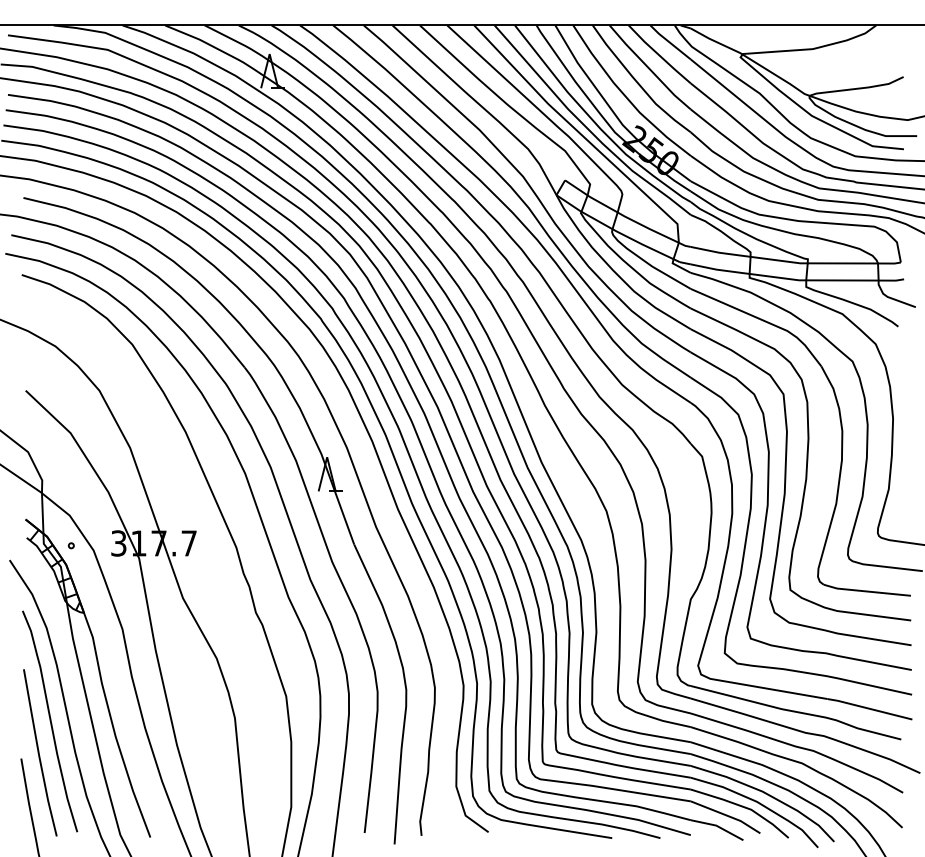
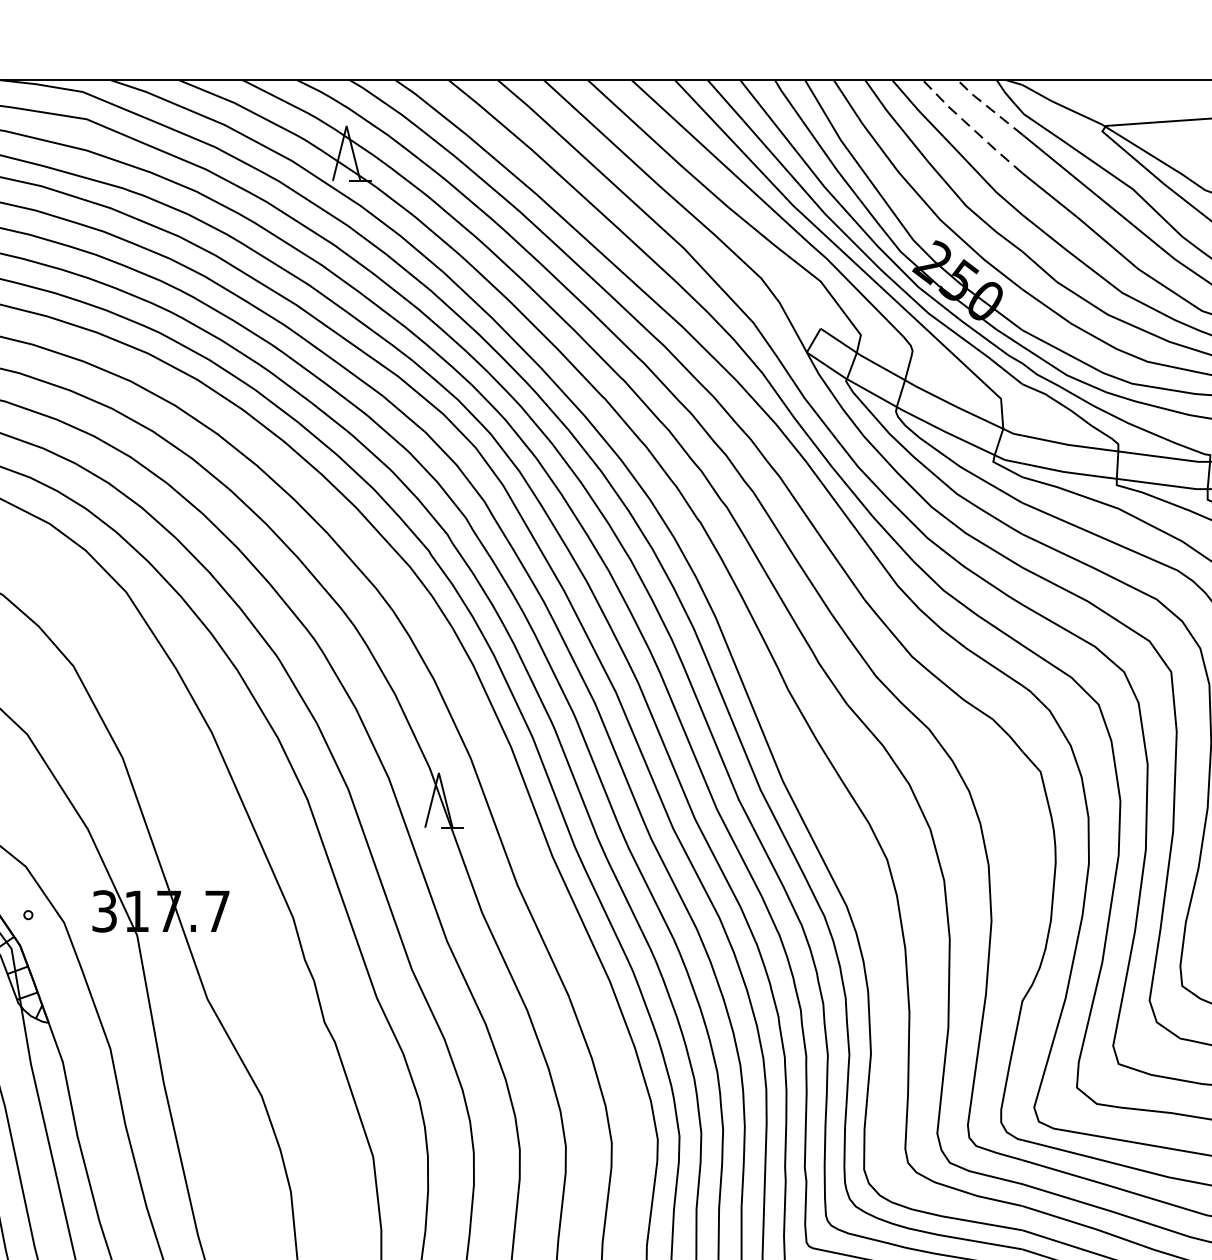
line: (669, 42) -> (988, 107), solid -> dashed
line: (659, 55) -> (972, 128), solid -> dashed

